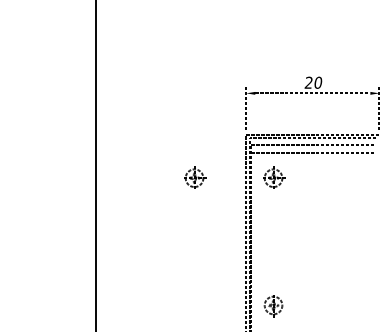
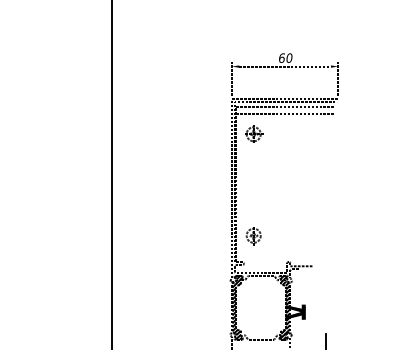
text: (308, 81) -> (281, 57), 20 -> 60
part: (195, 177) -> (191, 133), removed

